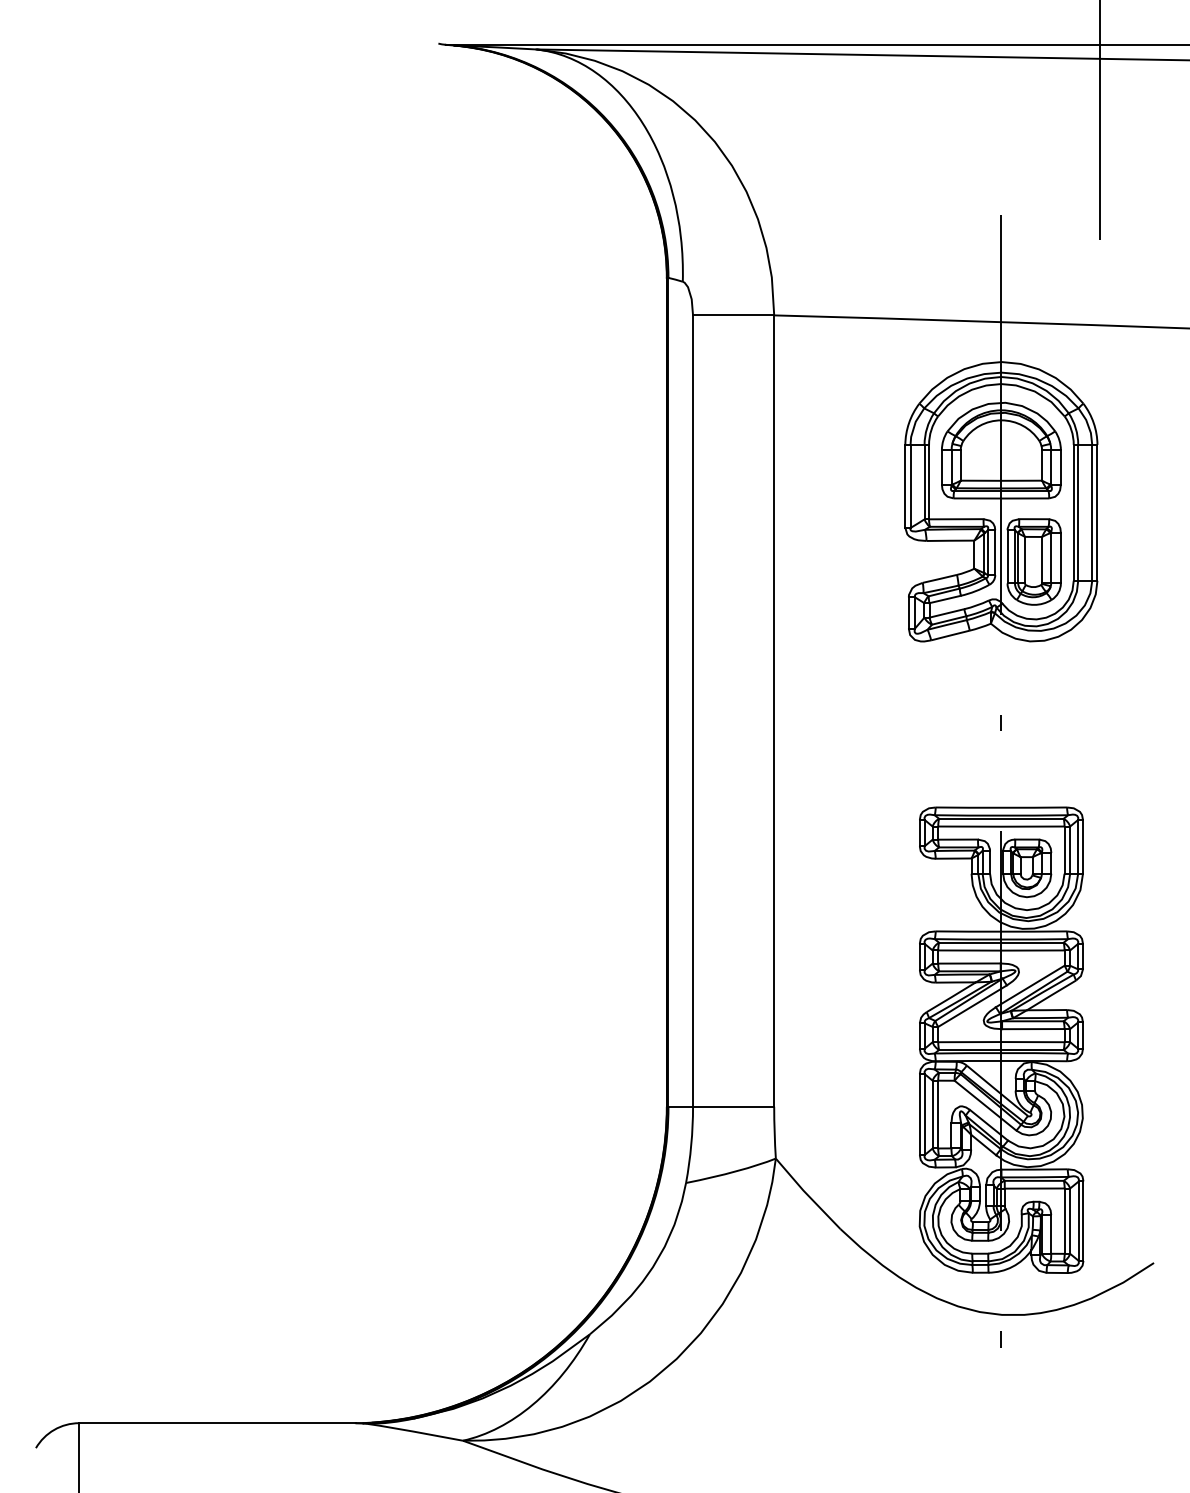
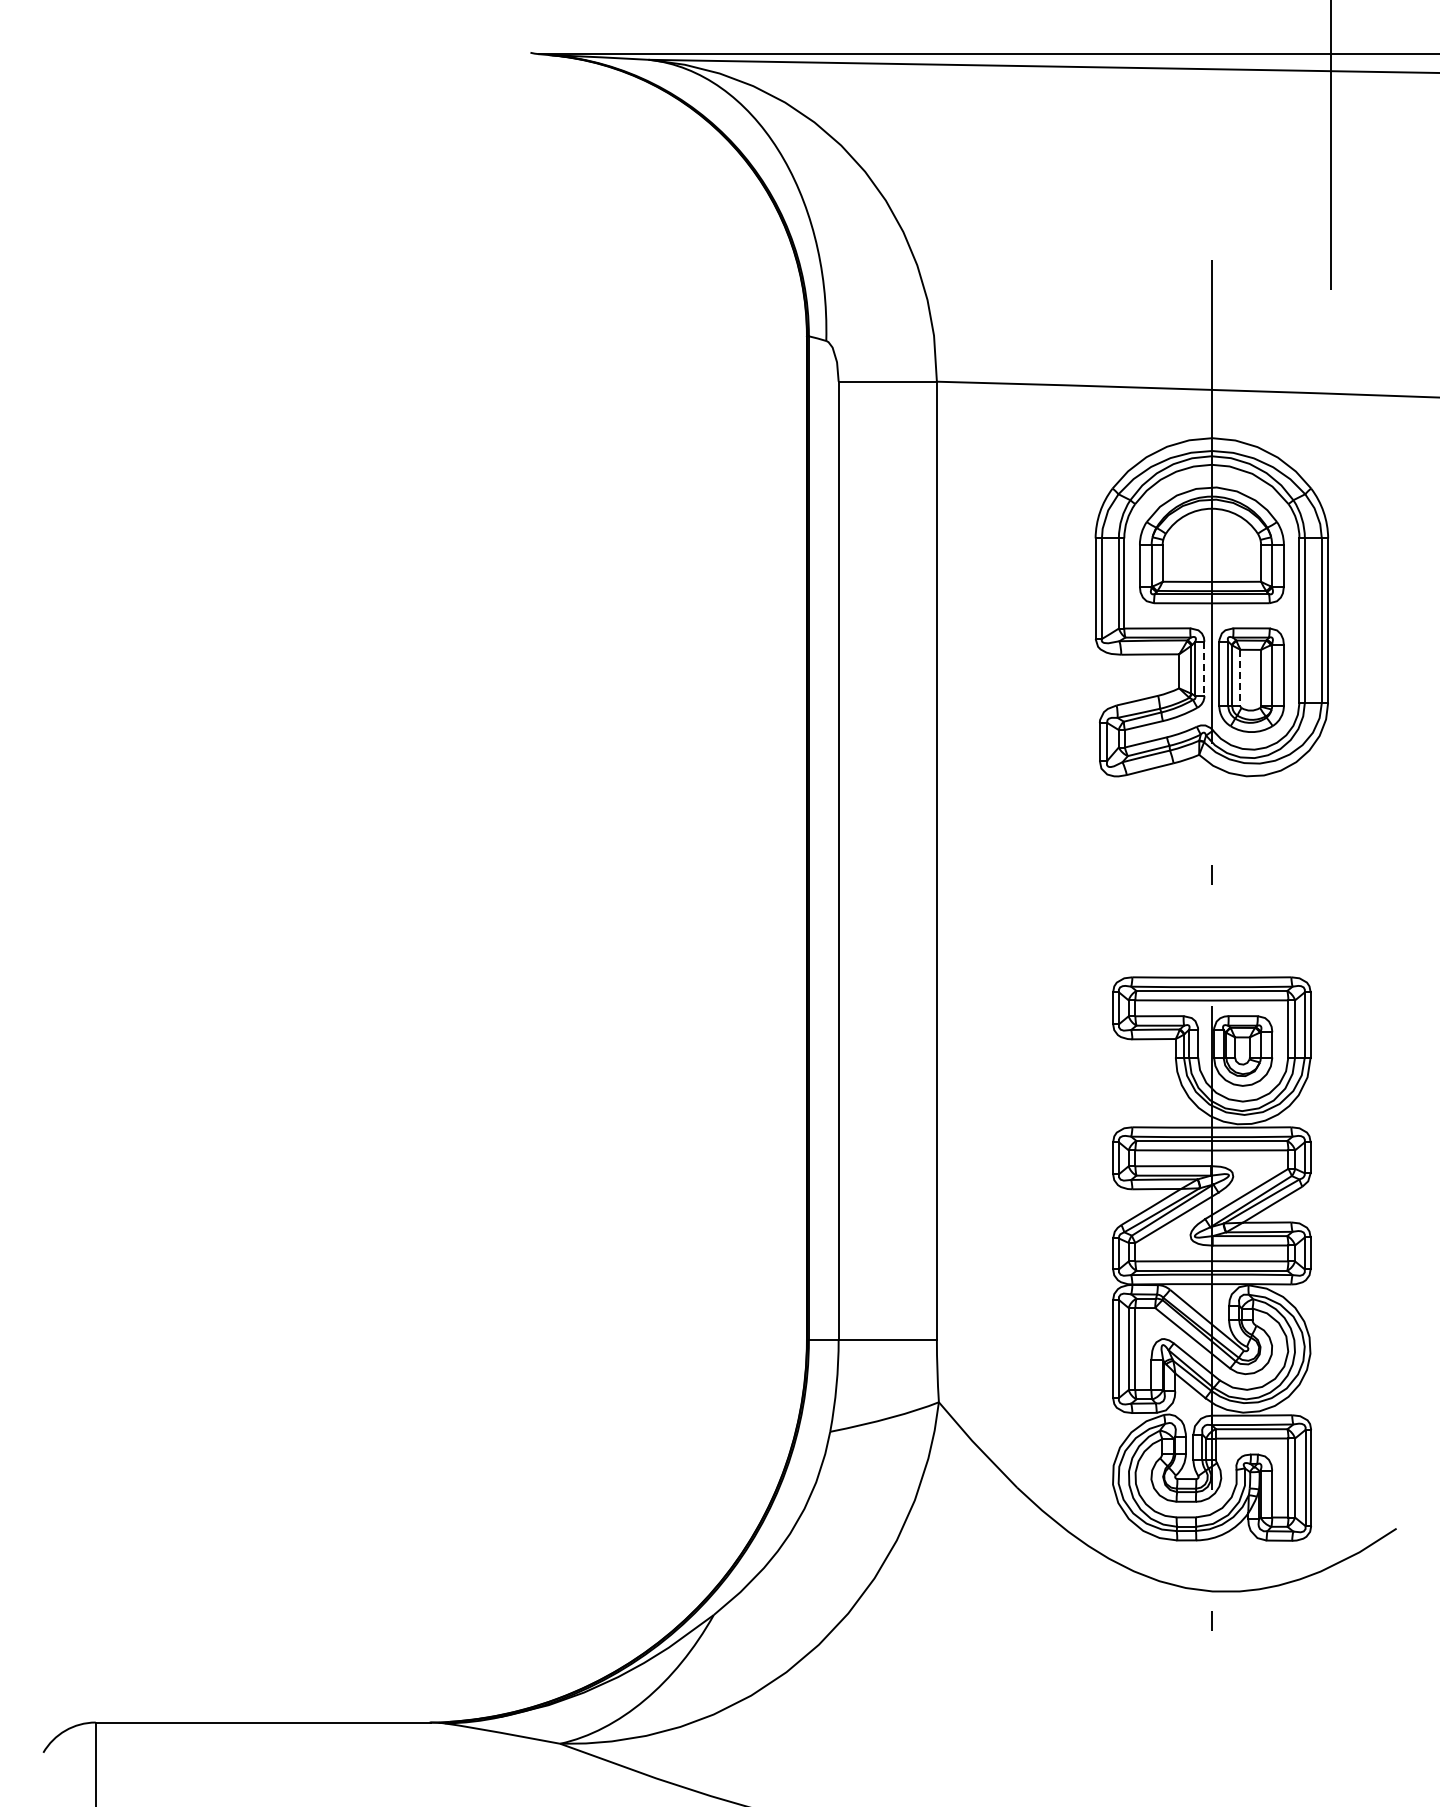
line: (995, 553) -> (1204, 669), solid -> dashed
line: (1025, 560) -> (1240, 678), solid -> dashed

